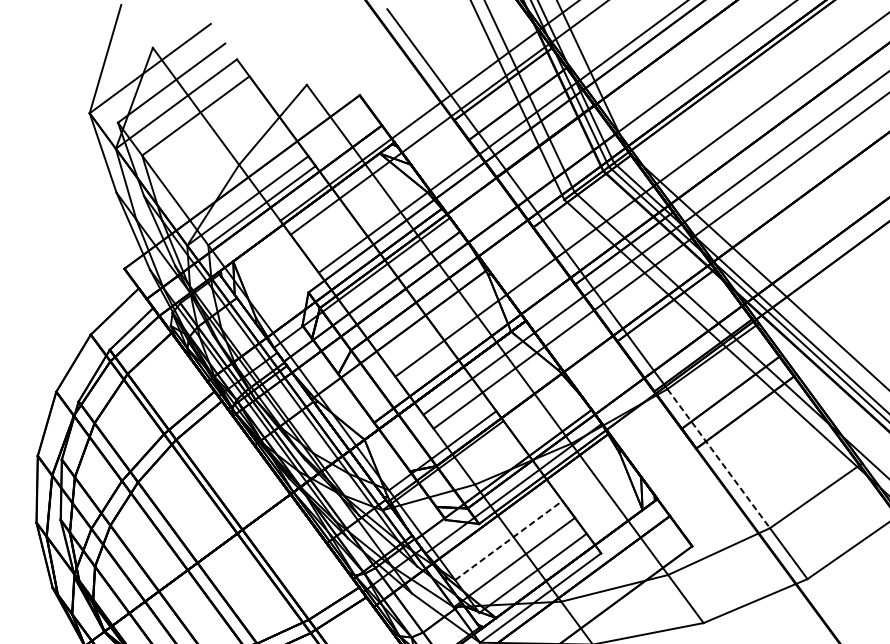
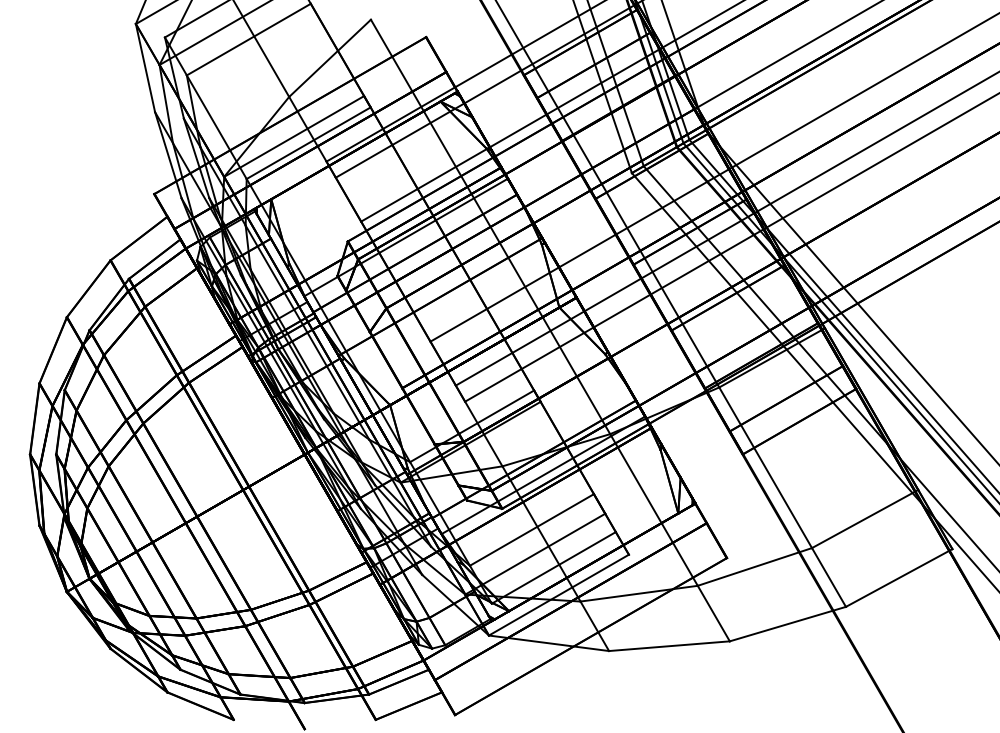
line: (718, 458) -> (765, 467), dashed -> solid
line: (508, 540) -> (531, 529), dashed -> solid

